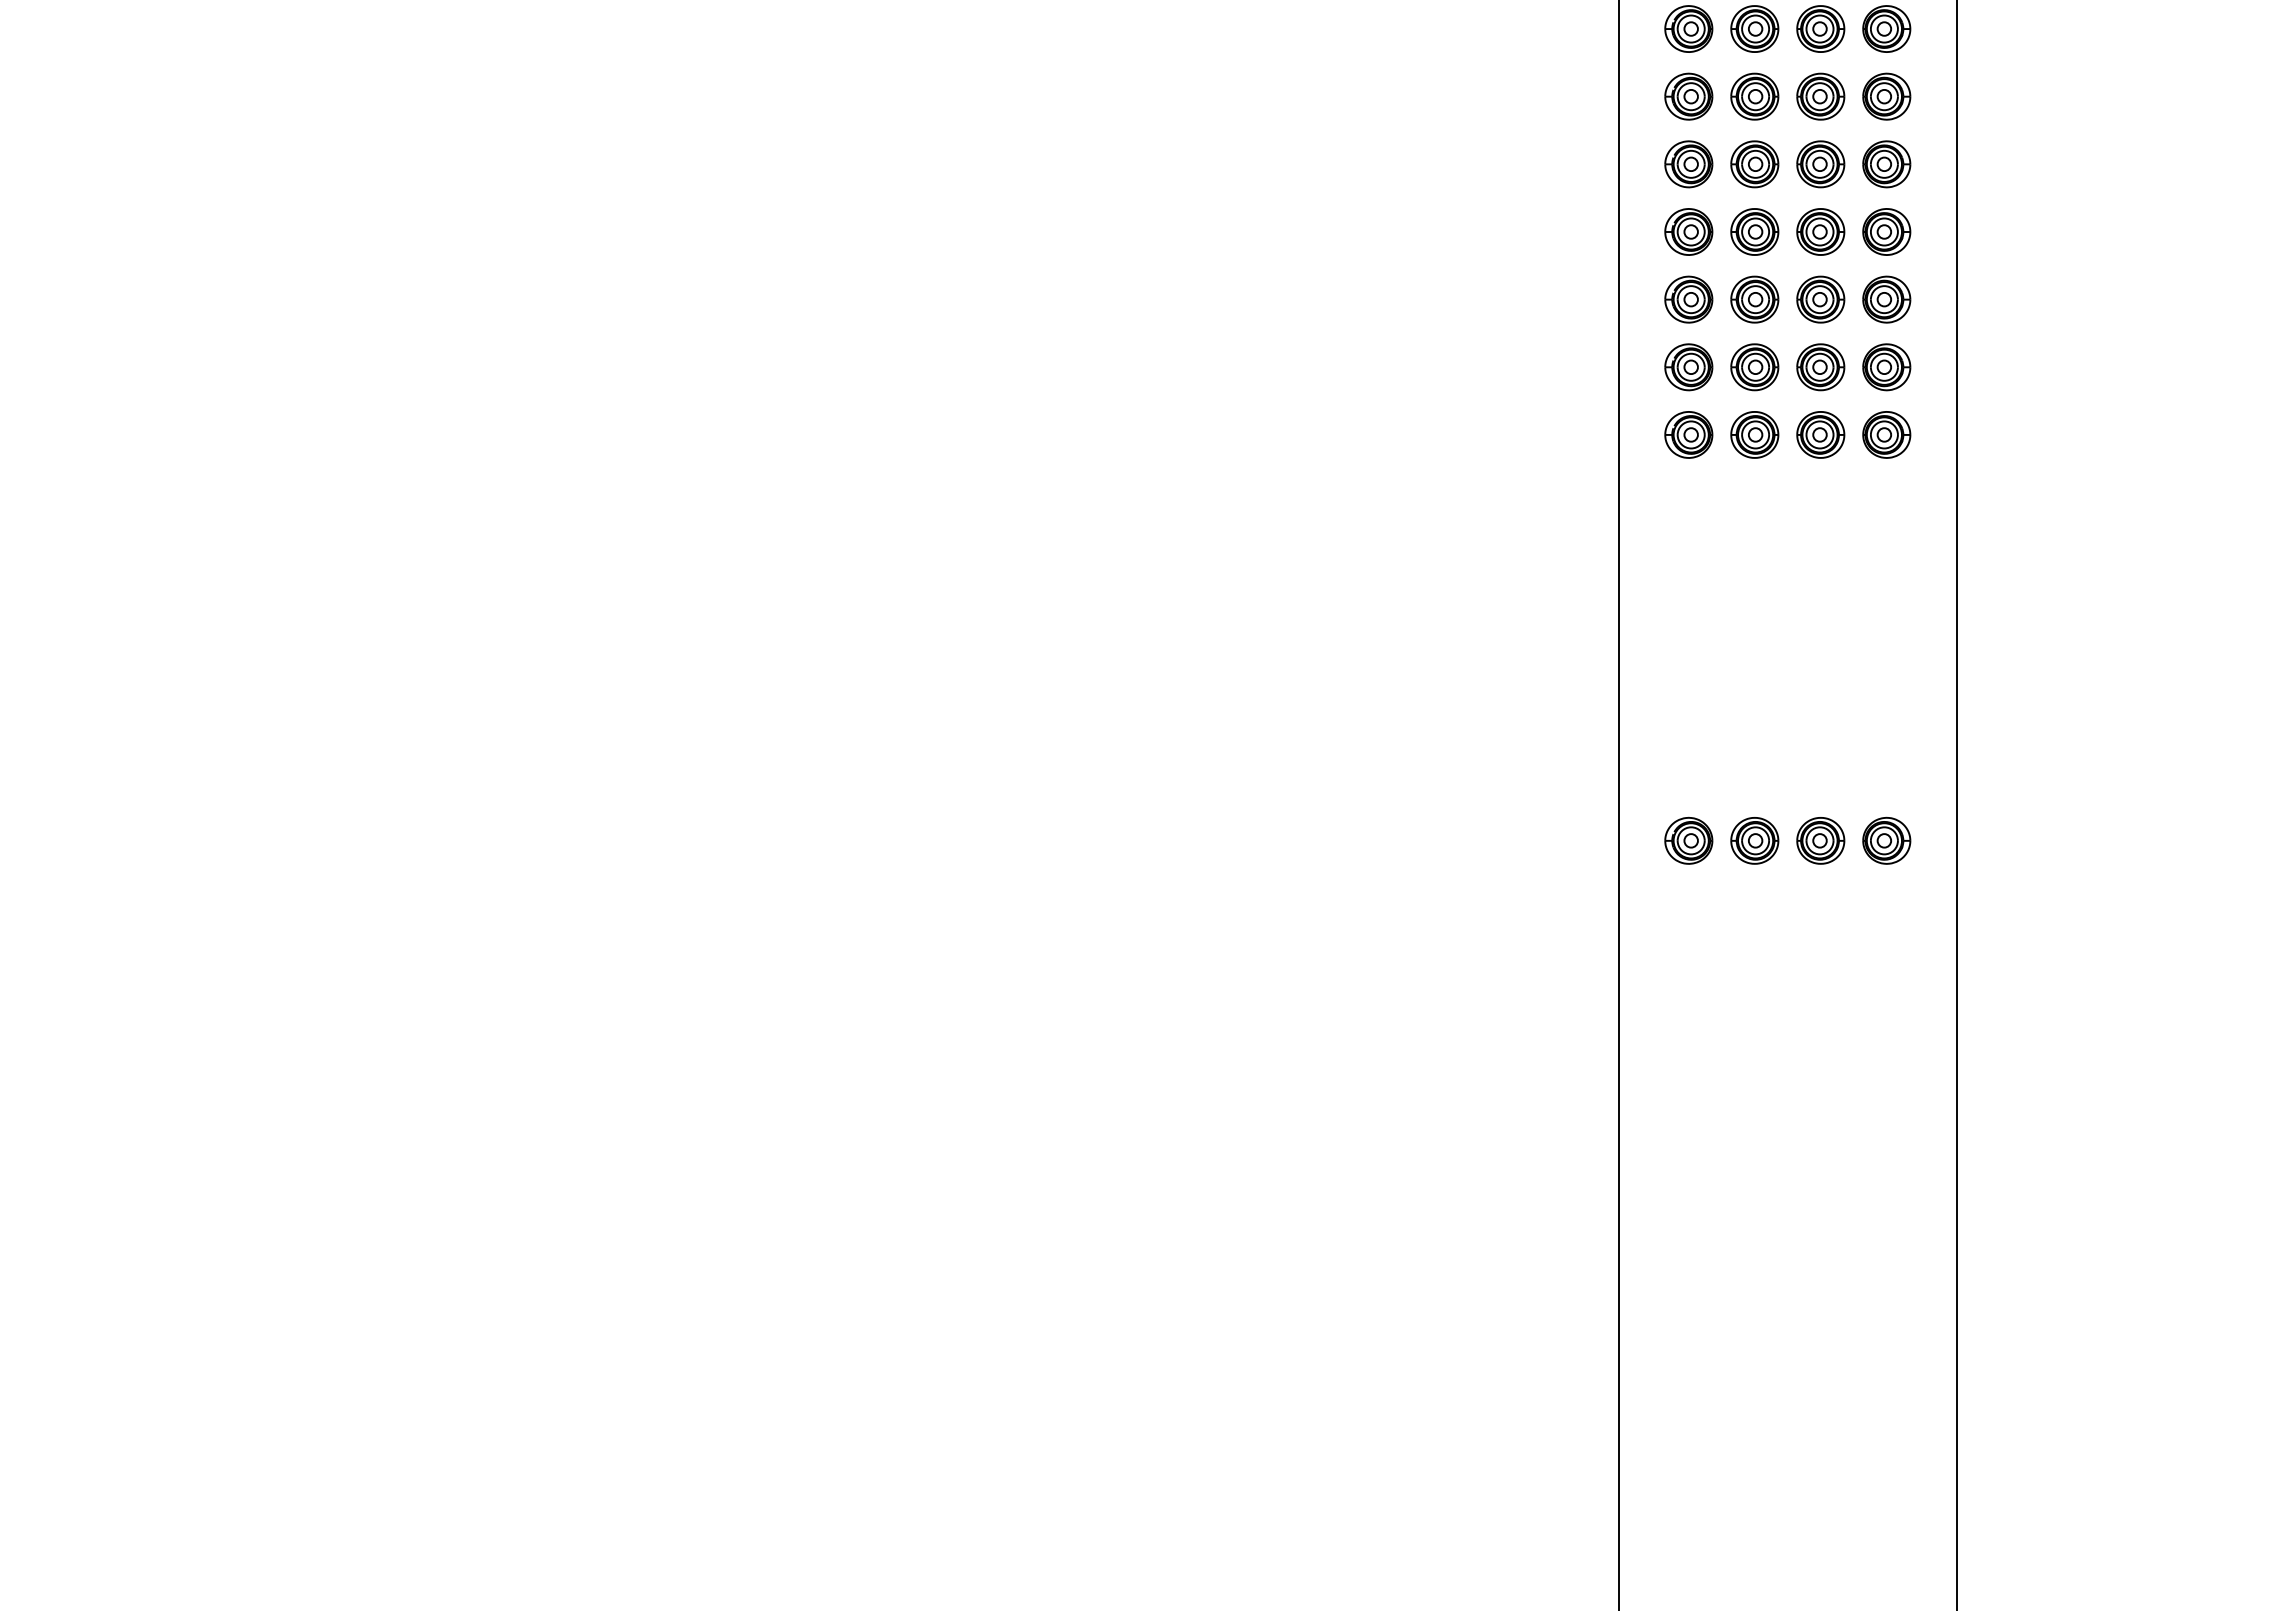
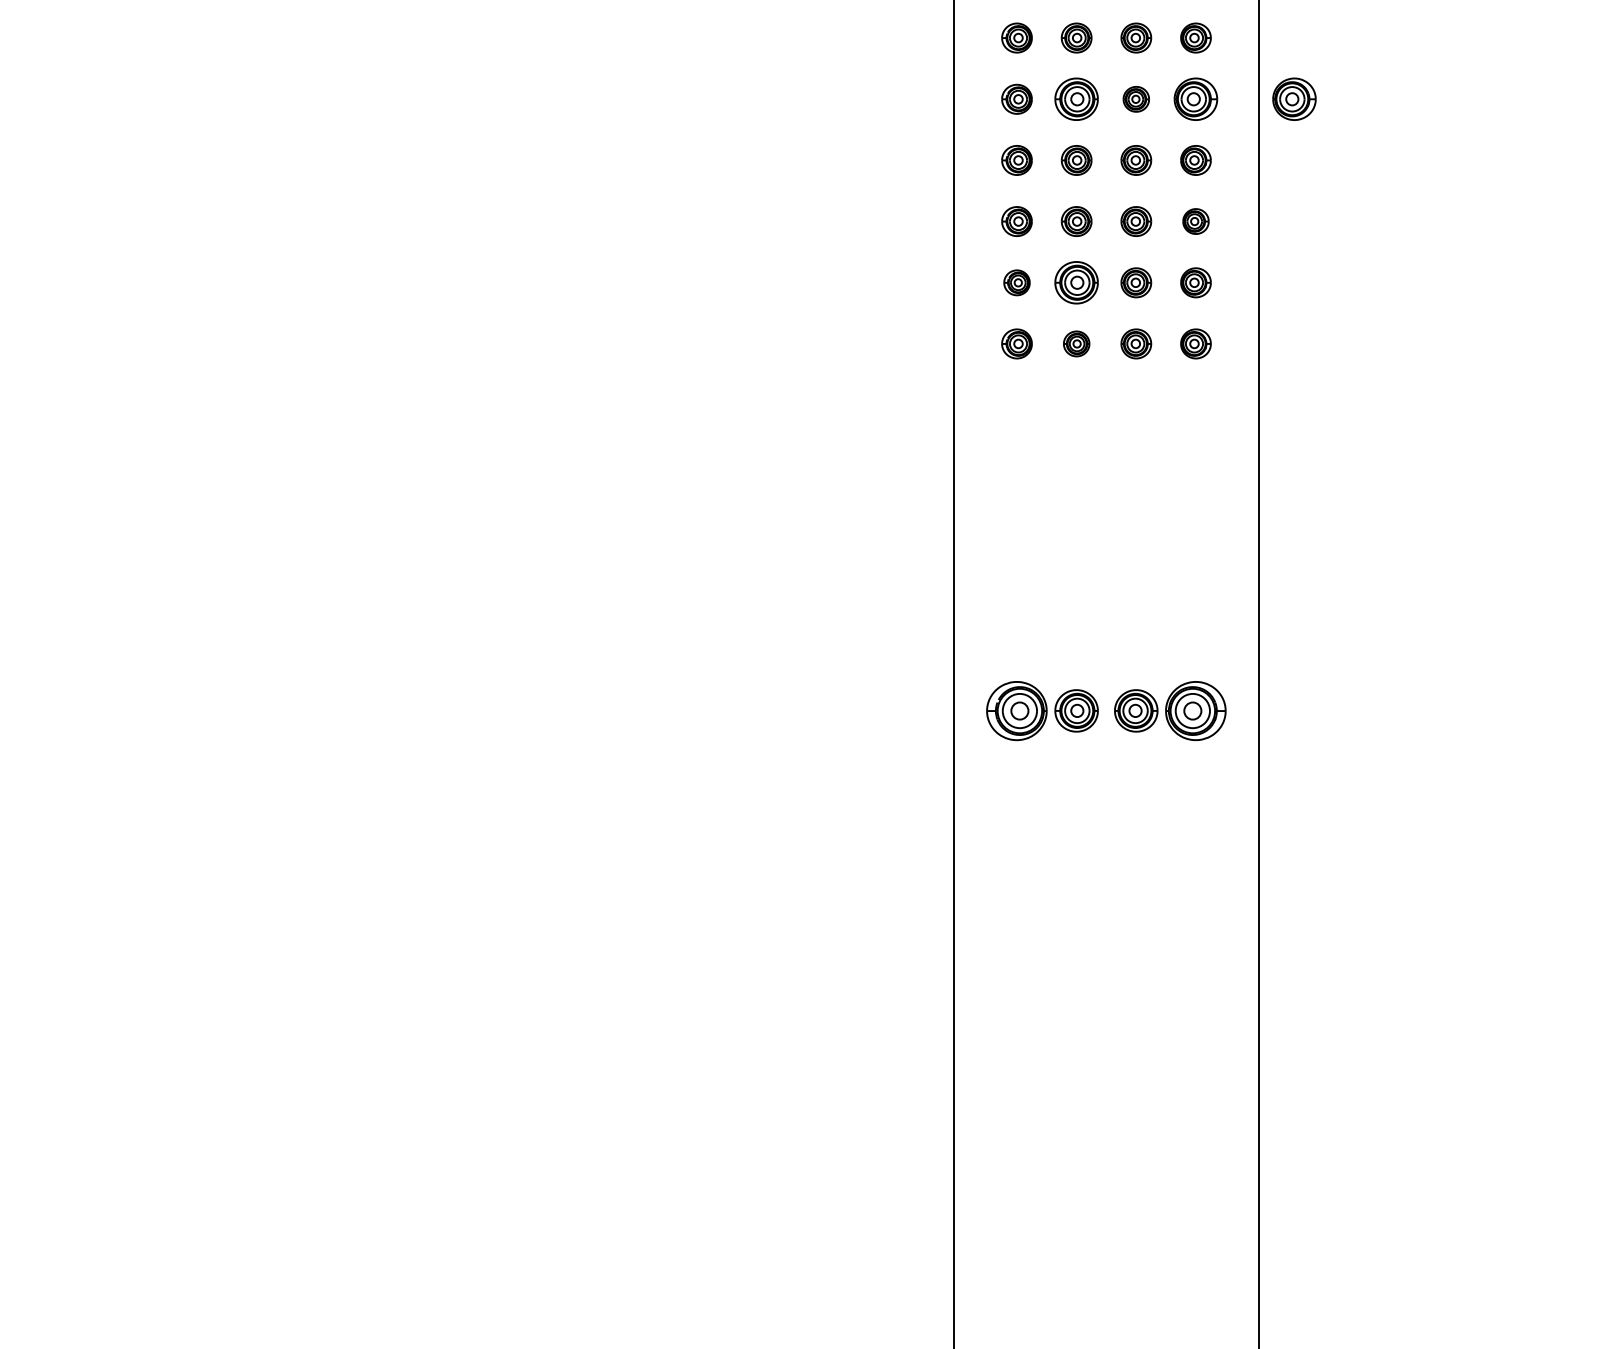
part: (1688, 96) -> (1016, 37), size x0.7
part: (1754, 96) -> (1076, 37), size x0.7
part: (1820, 96) -> (1136, 37), size x0.7
part: (1886, 96) -> (1195, 37), size x0.7
part: (1688, 164) -> (1016, 99), size x0.7
part: (1820, 164) -> (1136, 99), size x0.6
part: (1995, 164) -> (1294, 99), added
part: (1688, 231) -> (1016, 160), size x0.7
part: (1754, 231) -> (1076, 160), size x0.7
part: (1820, 231) -> (1136, 160), size x0.7
part: (1886, 231) -> (1195, 160), size x0.7
part: (1688, 299) -> (1016, 221), size x0.7
part: (1754, 299) -> (1076, 221), size x0.7
part: (1820, 299) -> (1136, 221), size x0.7
part: (1886, 299) -> (1195, 221), size x0.6
part: (1688, 367) -> (1016, 282), size x0.6
part: (1820, 367) -> (1136, 282), size x0.7
part: (1886, 367) -> (1195, 282), size x0.7
part: (1688, 434) -> (1016, 343), size x0.7
part: (1754, 434) -> (1076, 343), size x0.6
part: (1820, 434) -> (1136, 343), size x0.7
part: (1886, 434) -> (1195, 343), size x0.7
part: (1688, 840) -> (1016, 710), size x1.4
part: (1886, 840) -> (1195, 710), size x1.4

